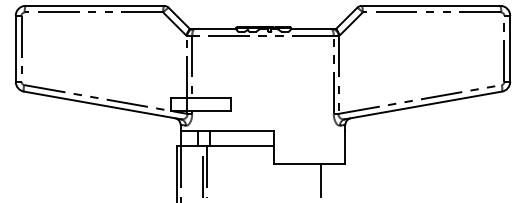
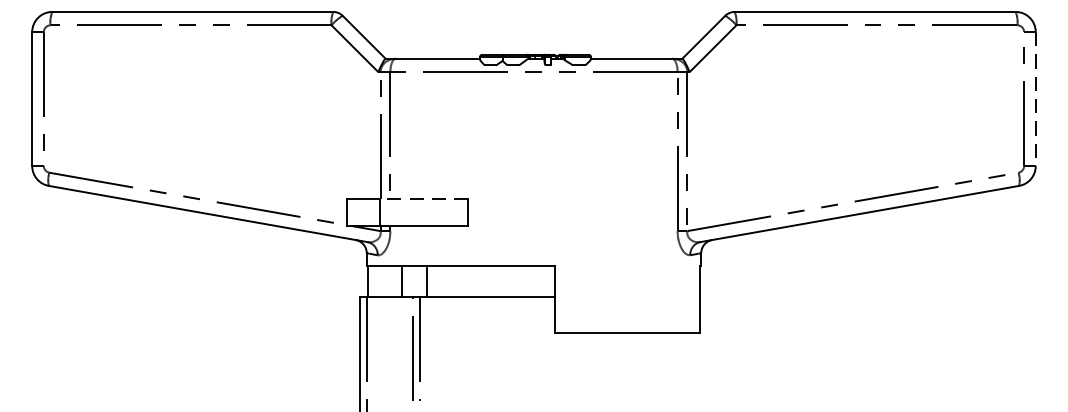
line: (510, 49) -> (1036, 100), solid -> dashed
line: (208, 98) -> (423, 199), solid -> dashed
line: (320, 180) -> (650, 366), removed

